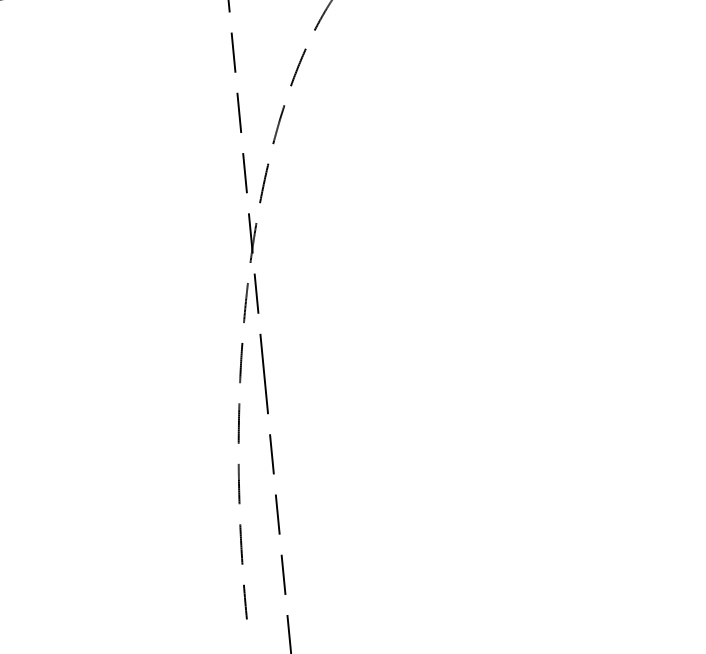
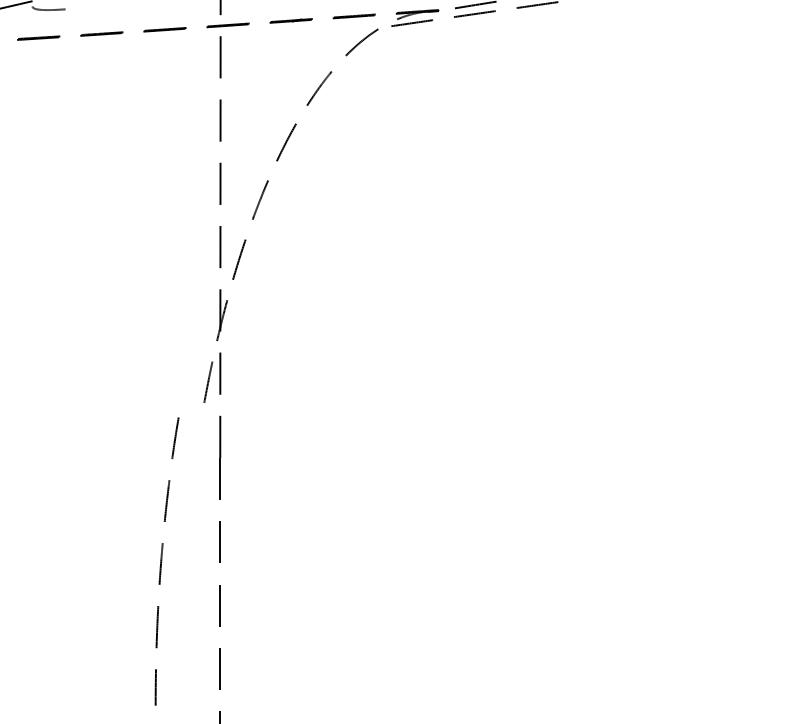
curve: (240, 481) -> (162, 561), moved

